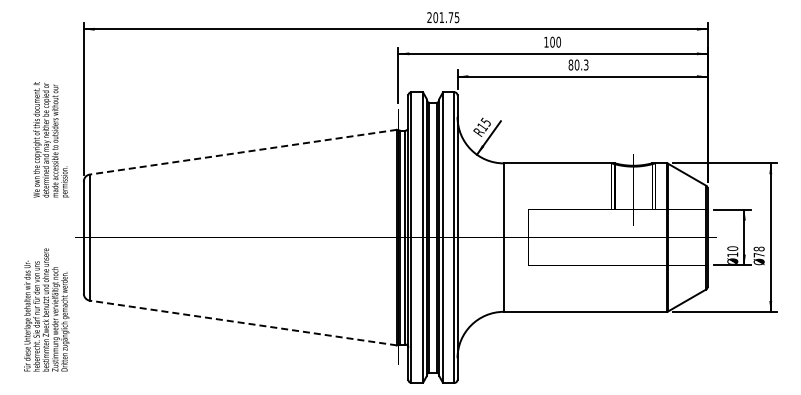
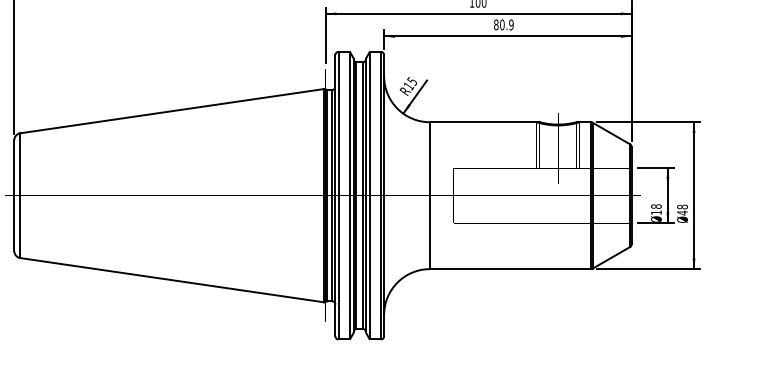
text: (585, 64) -> (510, 24), 80.3 -> 80.9
line: (242, 152) -> (171, 111), dashed -> solid
text: (732, 248) -> (656, 206), 10 -> 18
text: (758, 254) -> (681, 212), 78 -> 48
line: (242, 322) -> (171, 279), dashed -> solid

